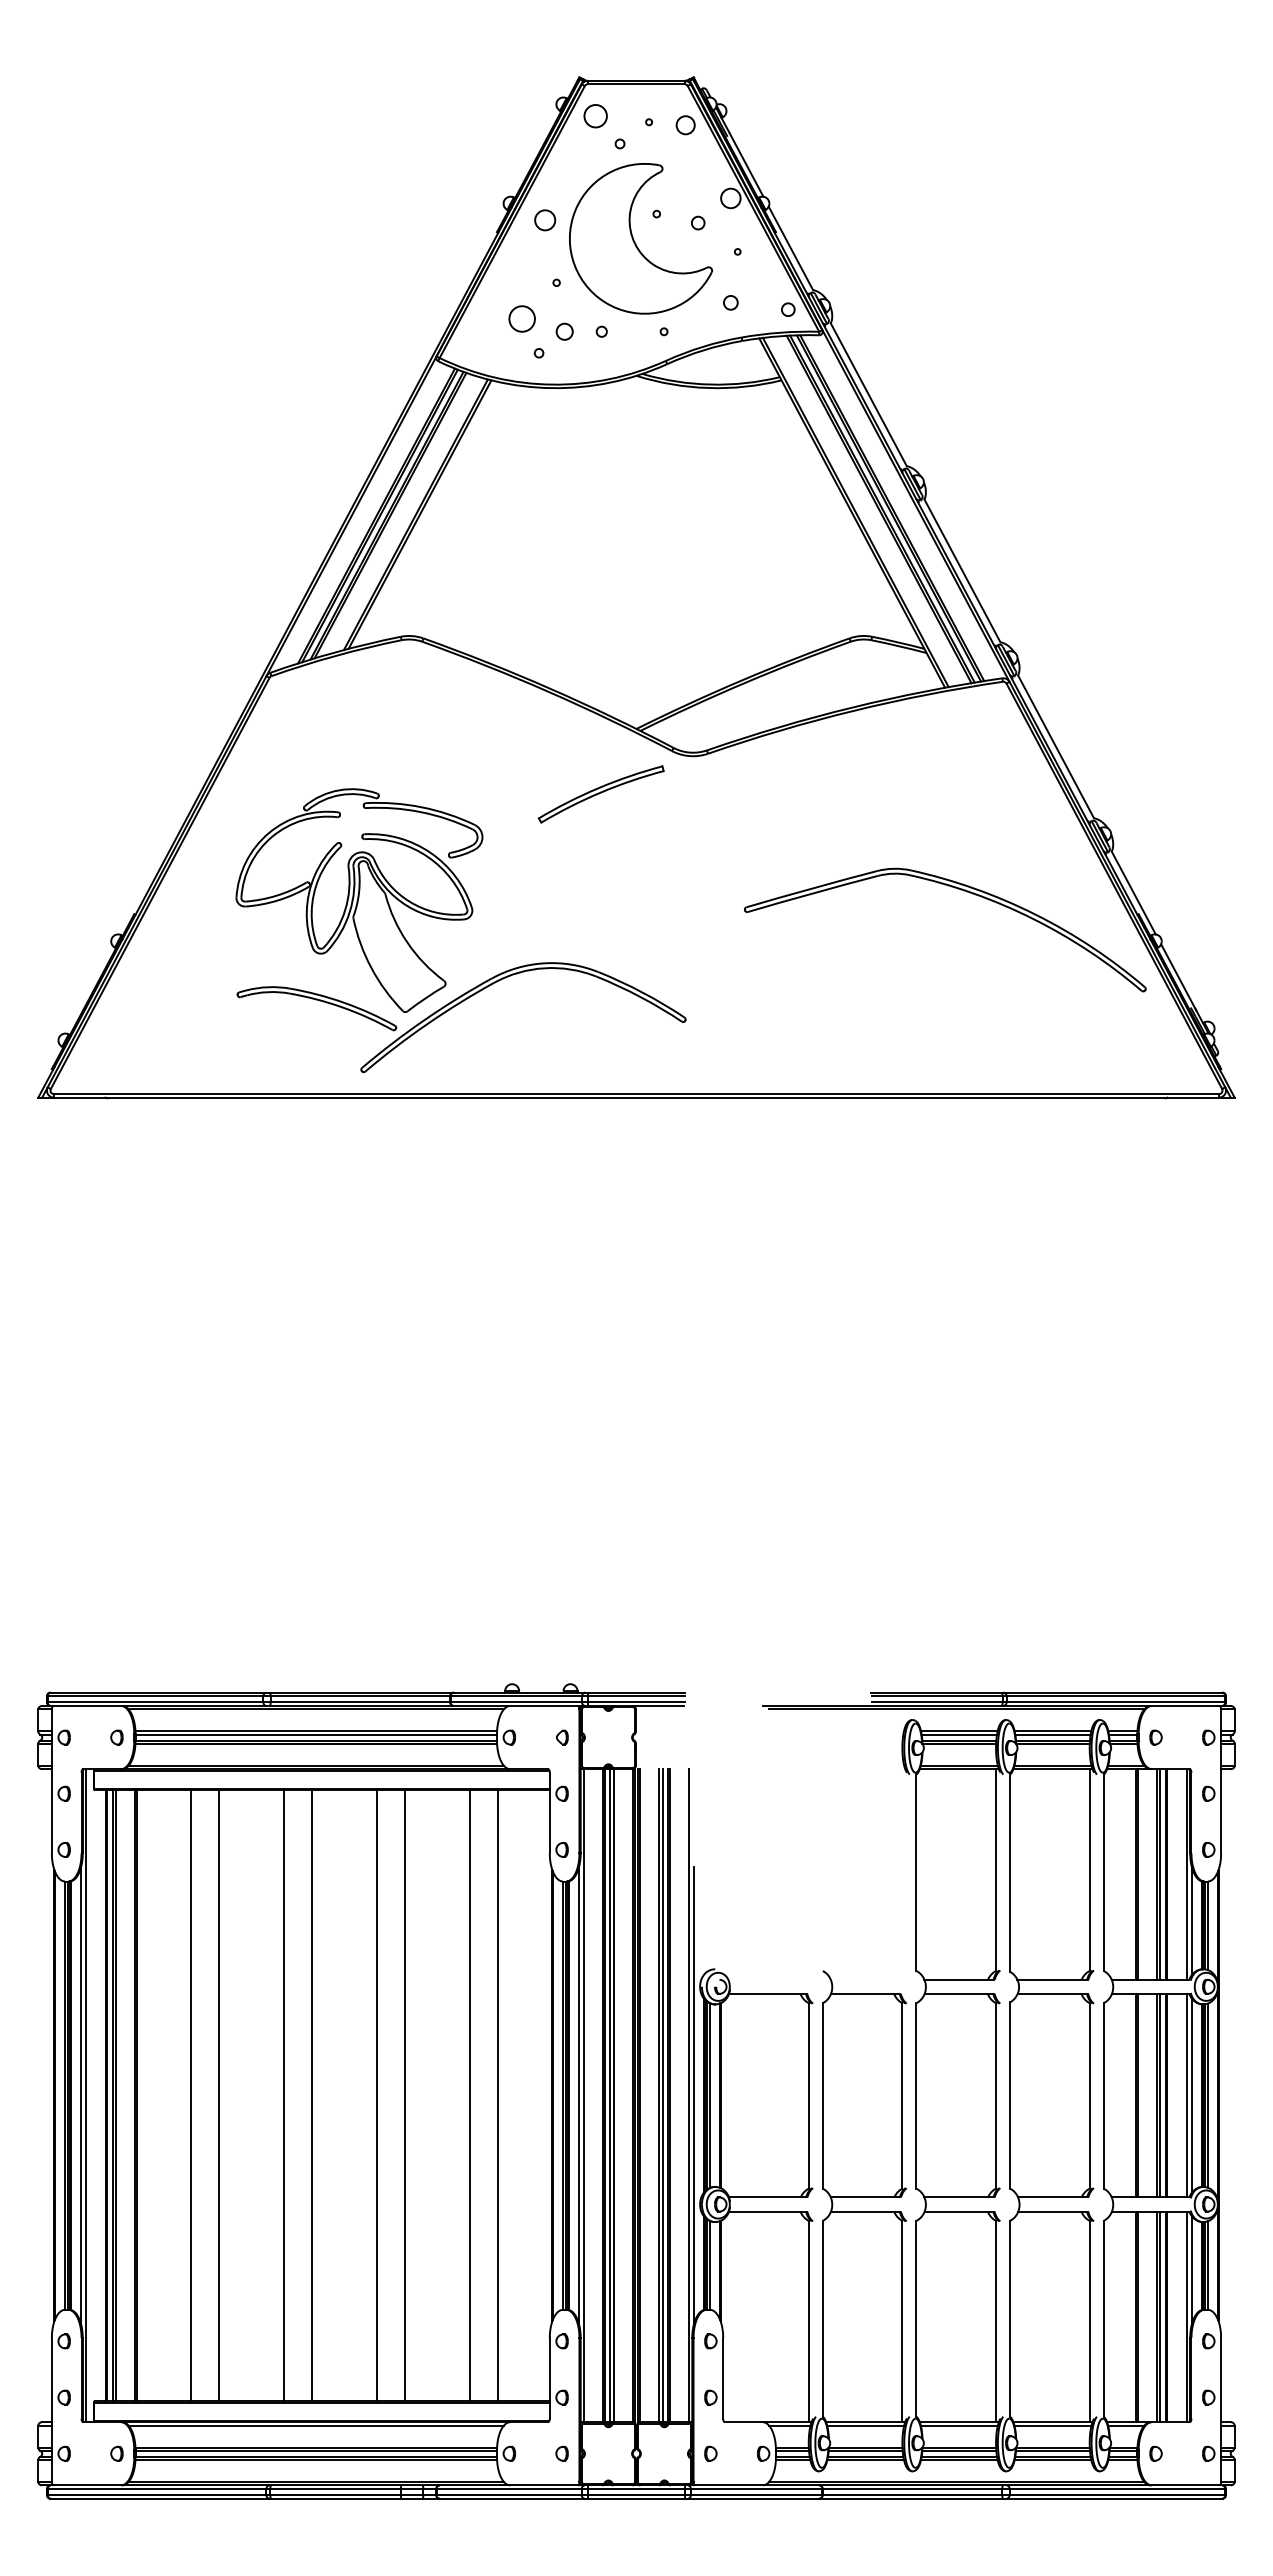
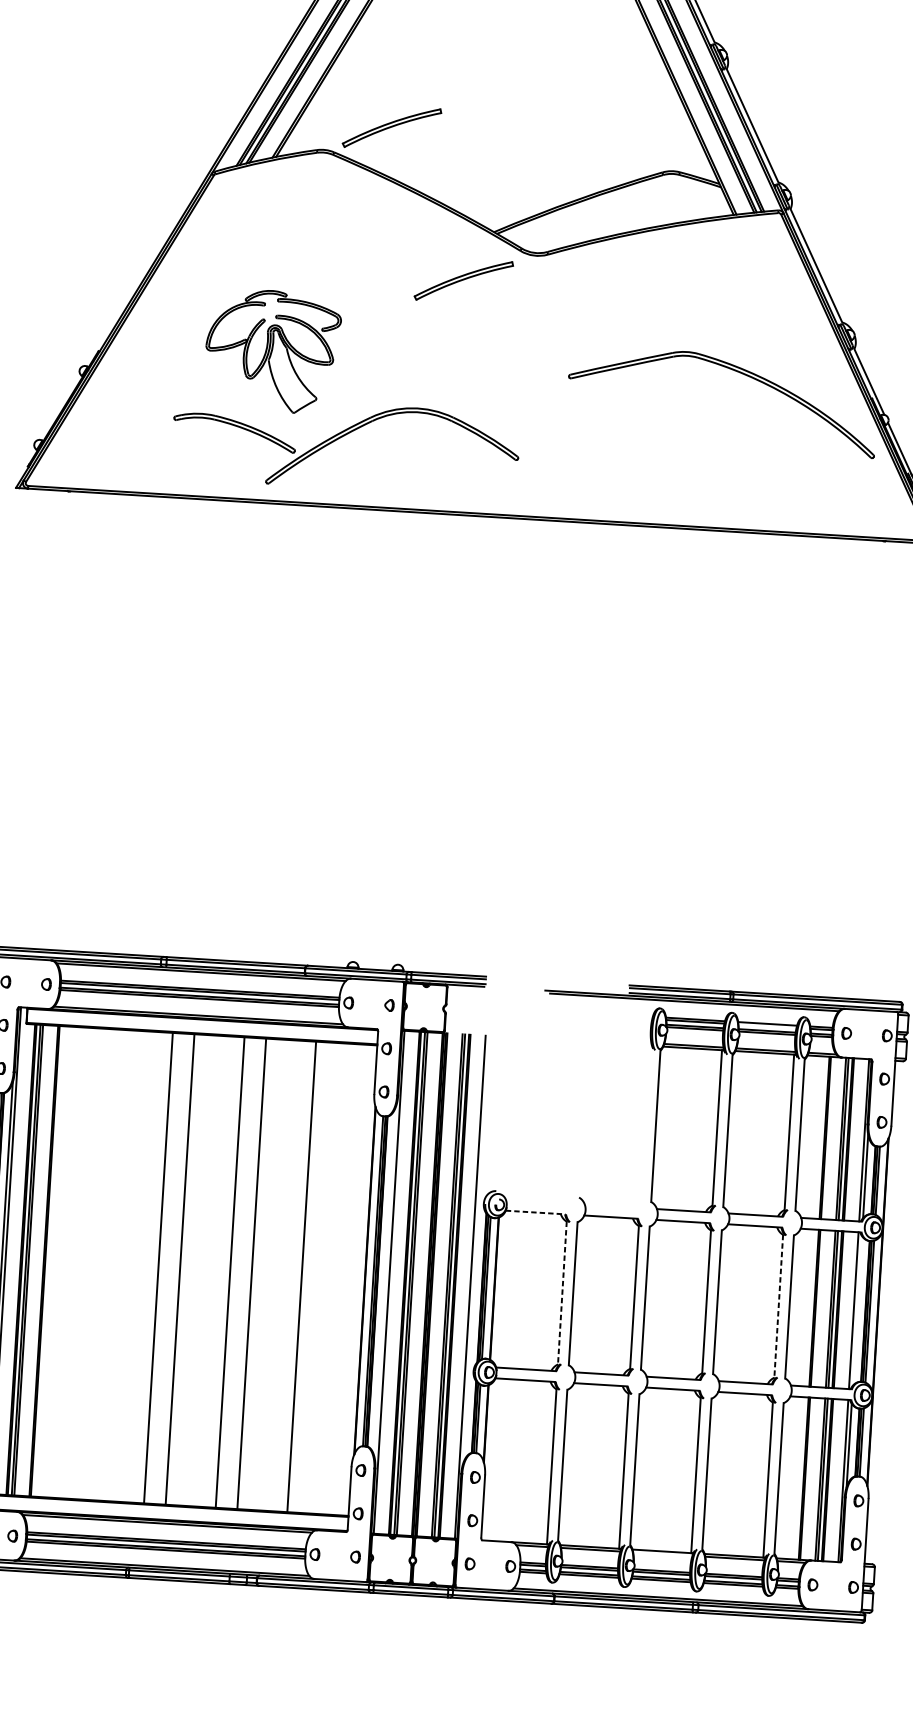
part: (495, 602) -> (391, 128), added
part: (359, 900) -> (272, 351), size x0.7
line: (1052, 1734) -> (767, 1026), removed
line: (767, 1993) -> (535, 1212), solid -> dashed
line: (191, 2095) -> (87, 1263), removed
line: (219, 2095) -> (108, 1264), removed
line: (498, 2095) -> (323, 1278), removed
line: (579, 2095) -> (385, 1281), removed
line: (693, 2095) -> (473, 1287), removed
line: (808, 2095) -> (562, 1292), solid -> dashed
line: (1089, 2095) -> (778, 1305), solid -> dashed
line: (1191, 2095) -> (857, 1310), removed
line: (958, 2425) -> (662, 1553), removed

